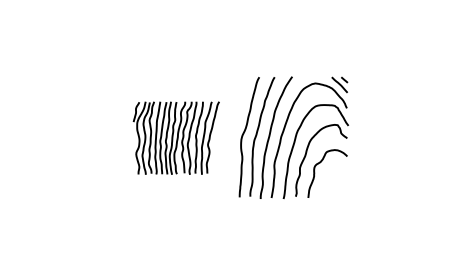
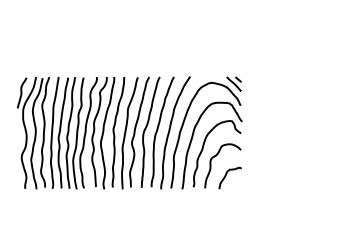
part: (176, 138) -> (83, 133), size x1.67
curve: (331, 184) -> (226, 175), added

